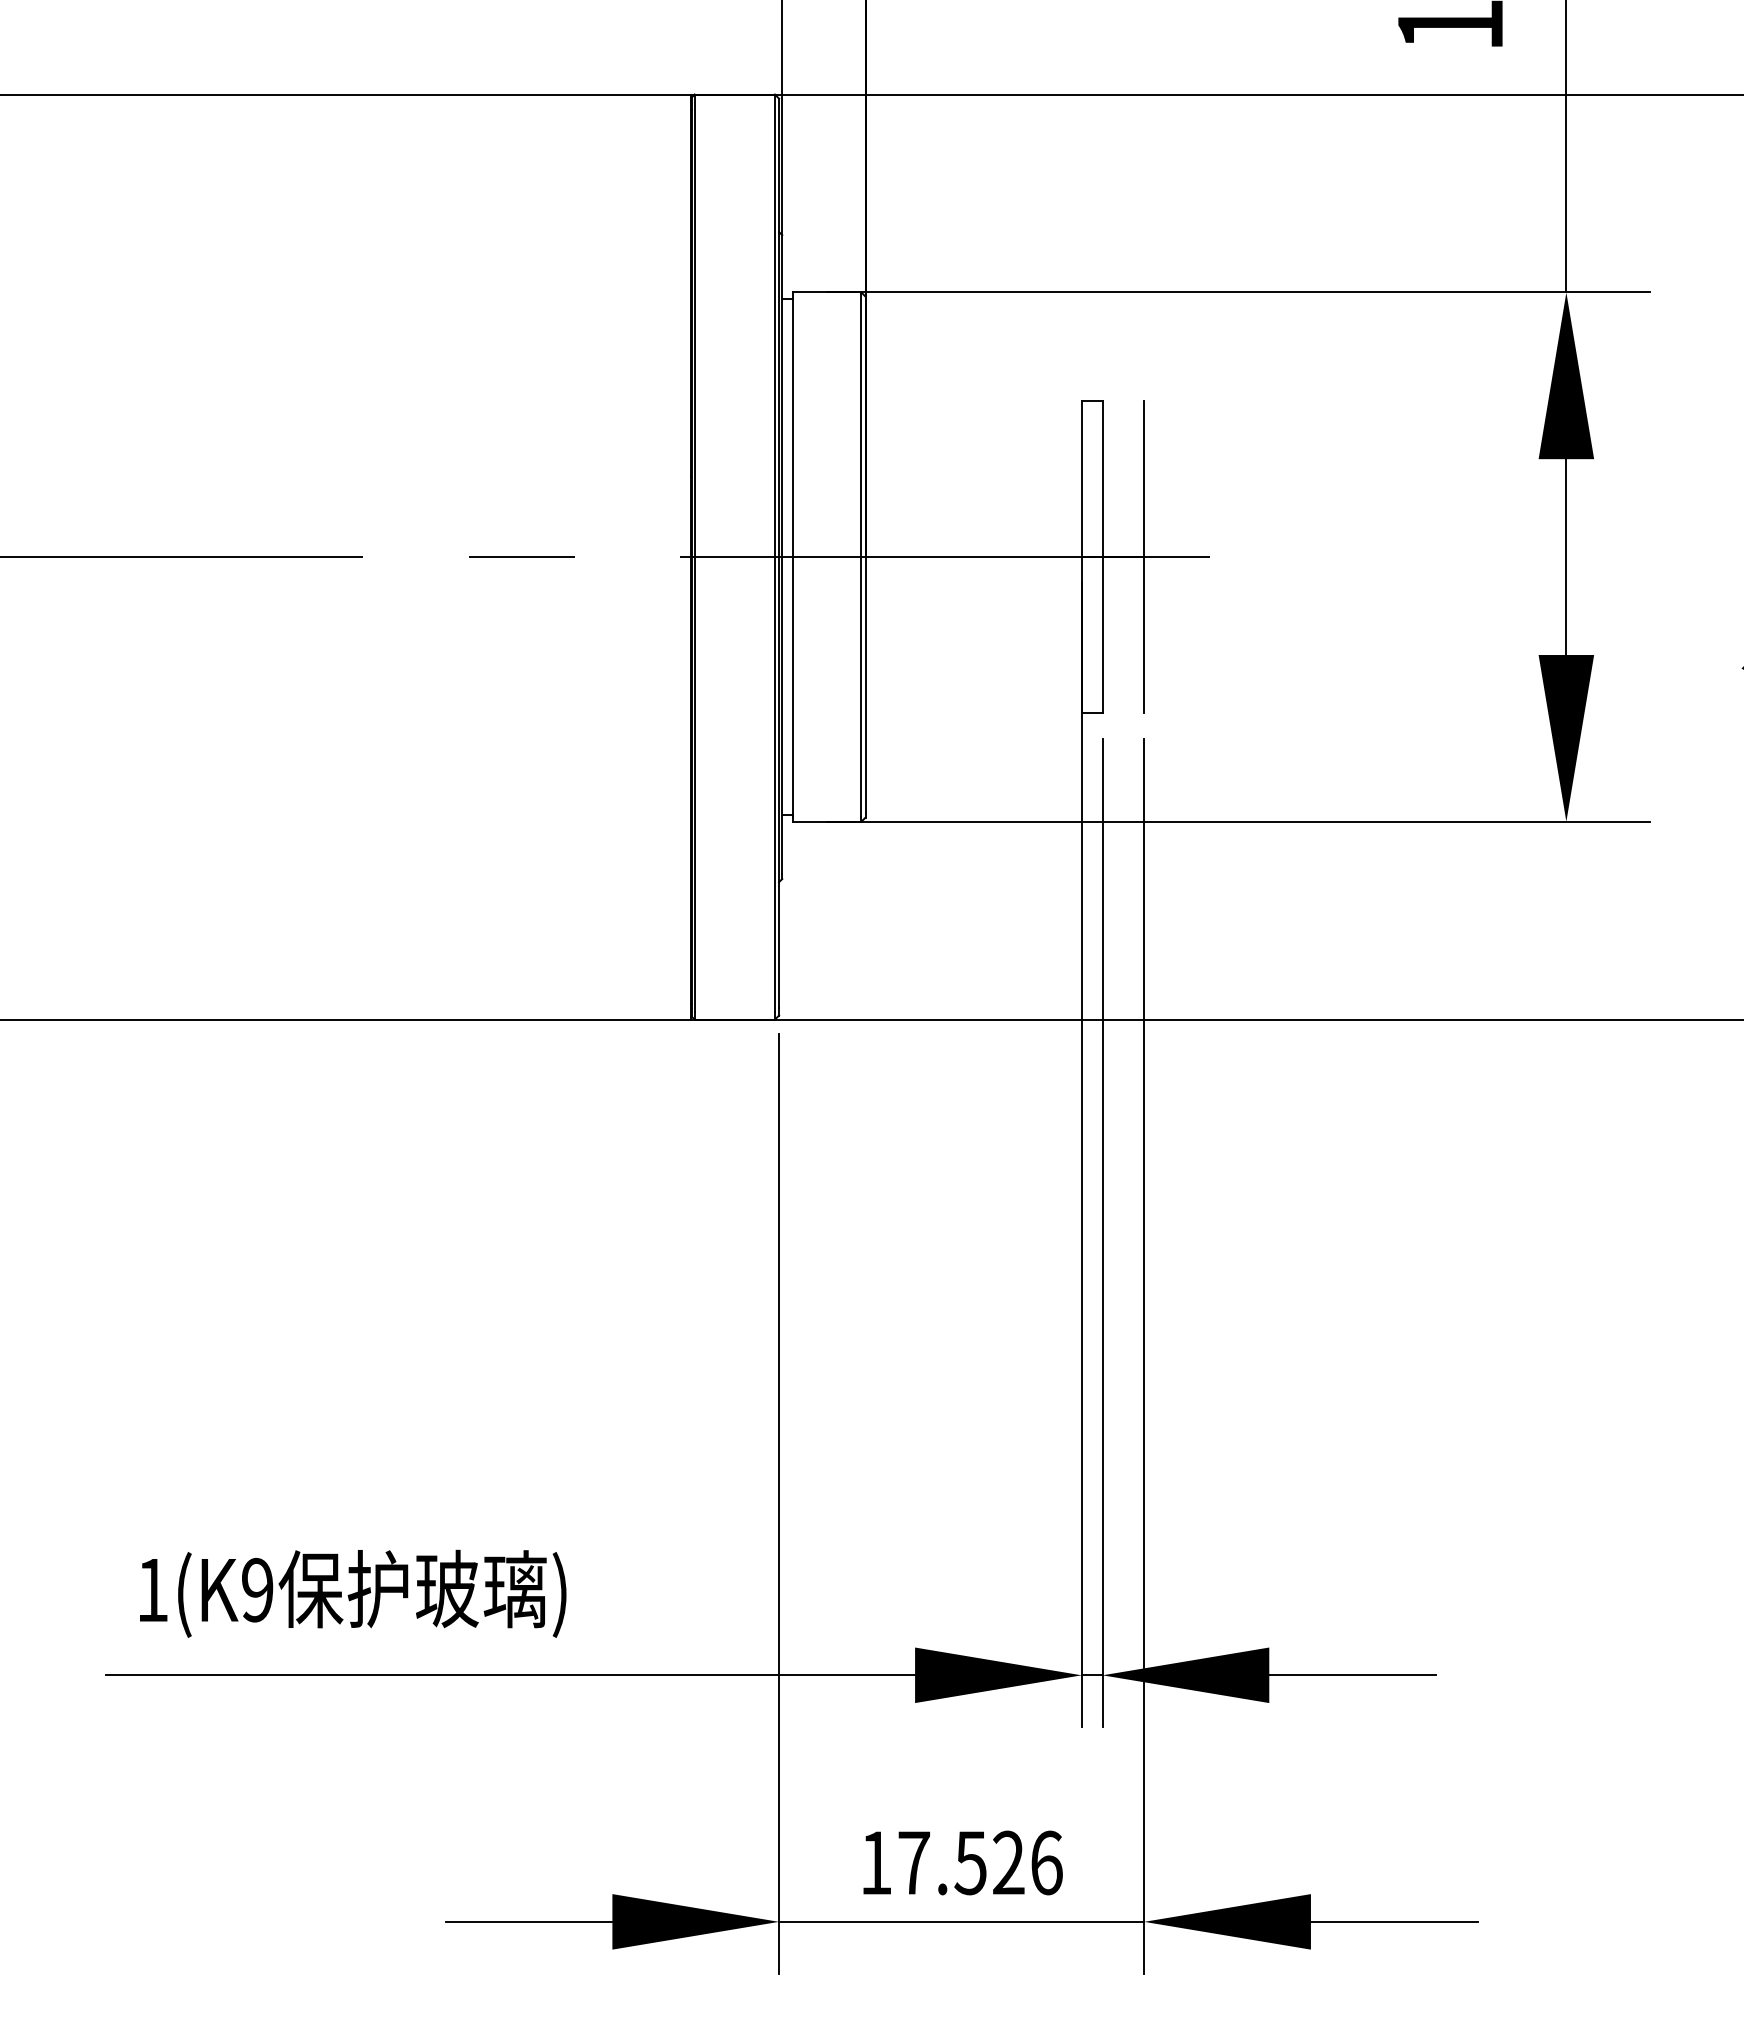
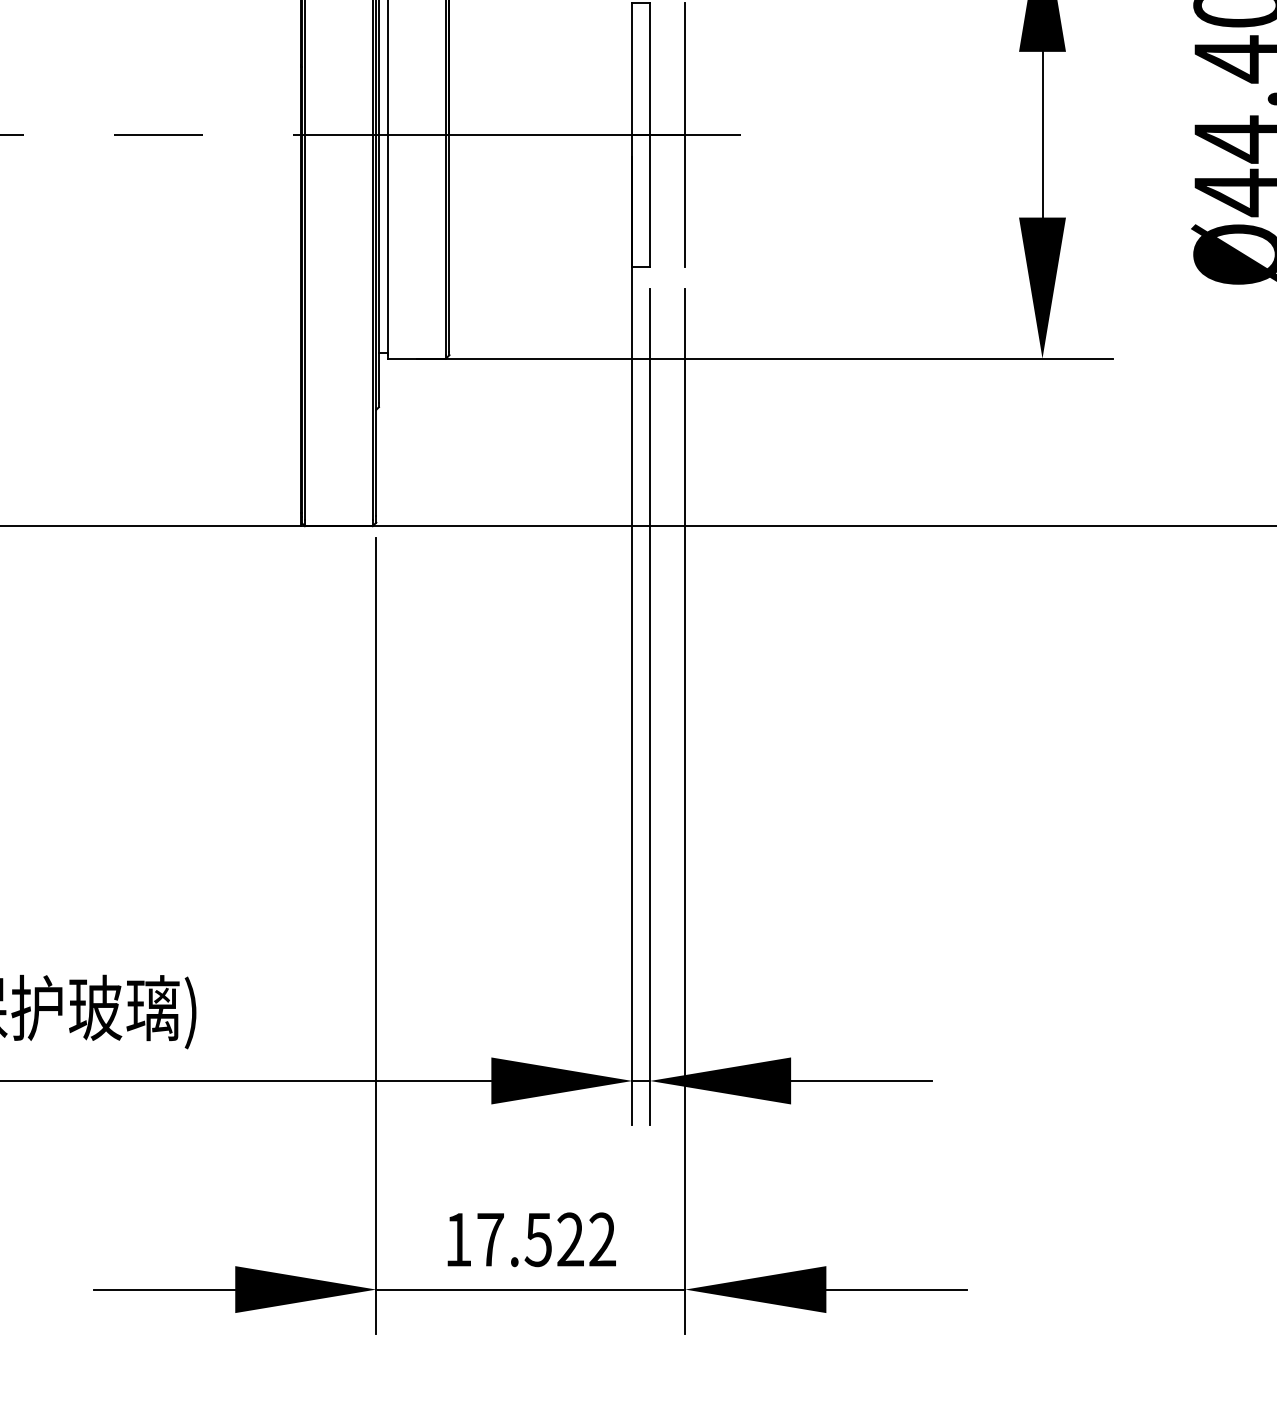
text: (1046, 1862) -> (602, 1239), 17.526 -> 17.522

